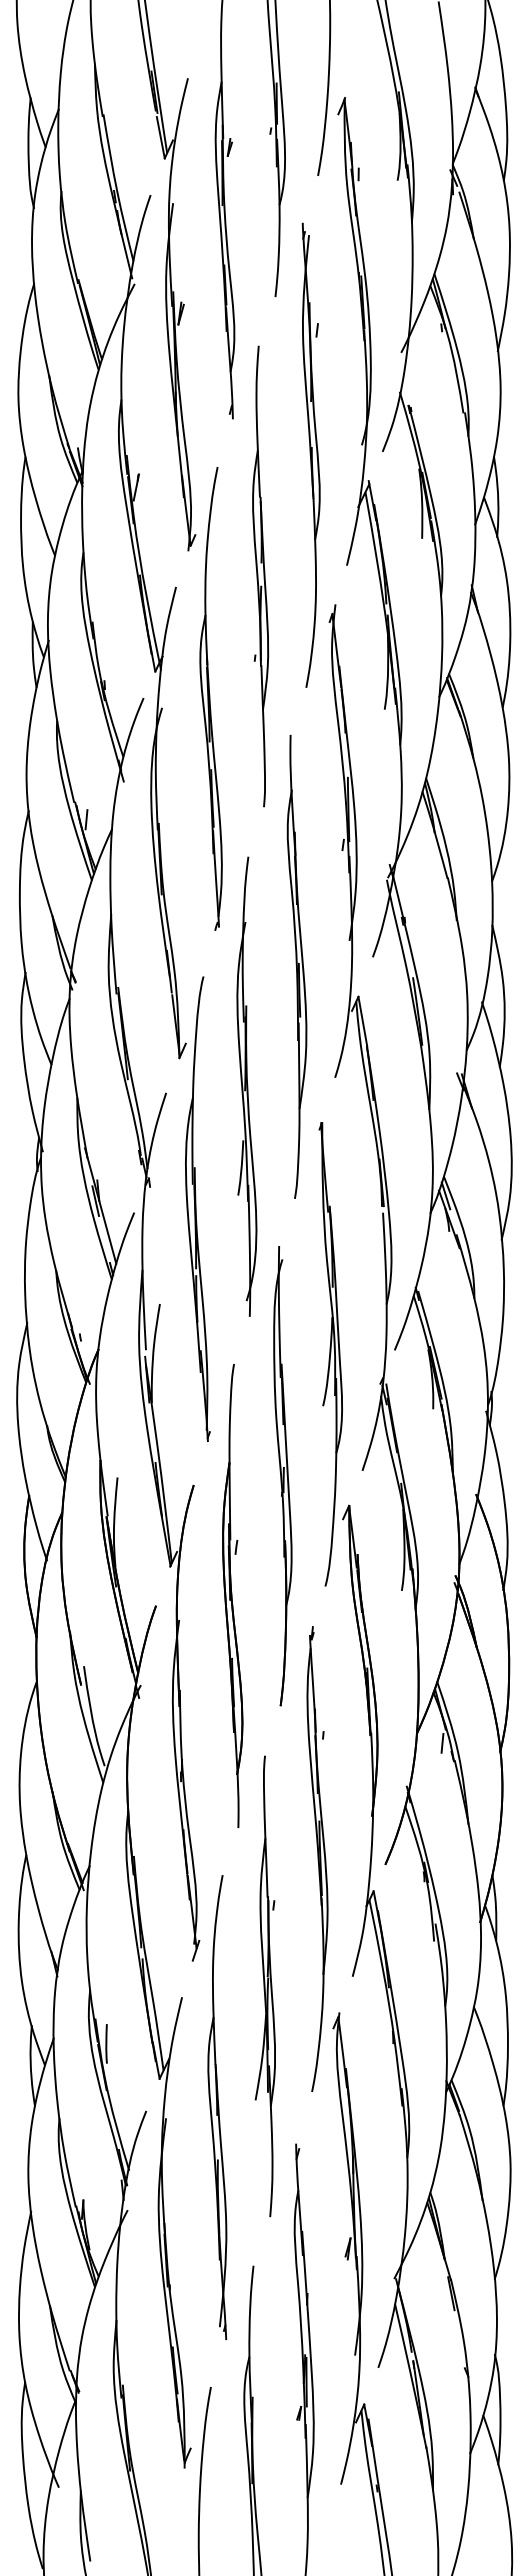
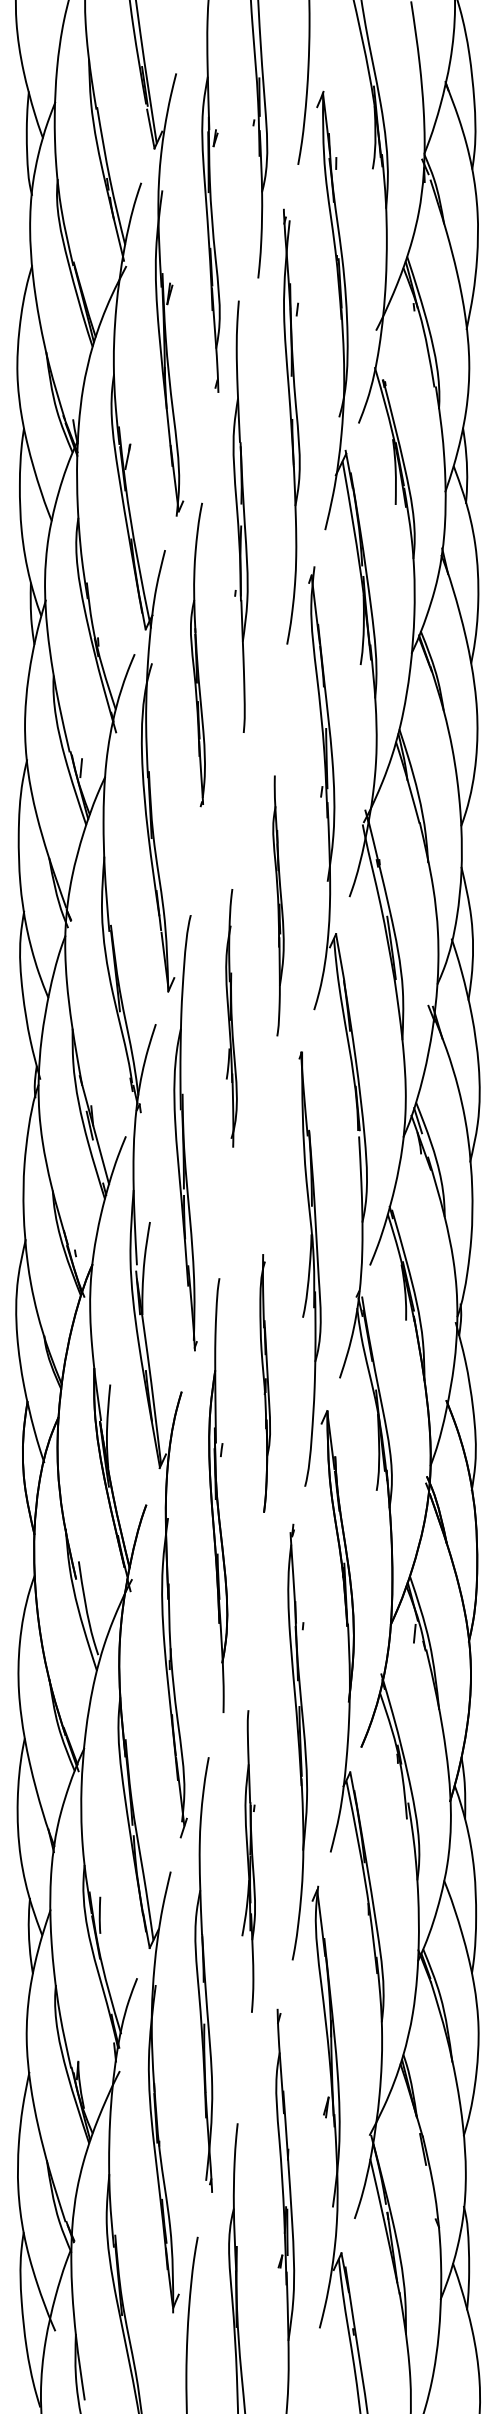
part: (260, 576) -> (240, 516), moved
part: (210, 698) -> (197, 654), size x0.7
part: (296, 966) -> (277, 905), size x0.6
part: (246, 1086) -> (231, 1018), size x0.6
part: (282, 1476) -> (264, 1383), size x0.6
part: (264, 1986) -> (248, 1861), size x0.7

